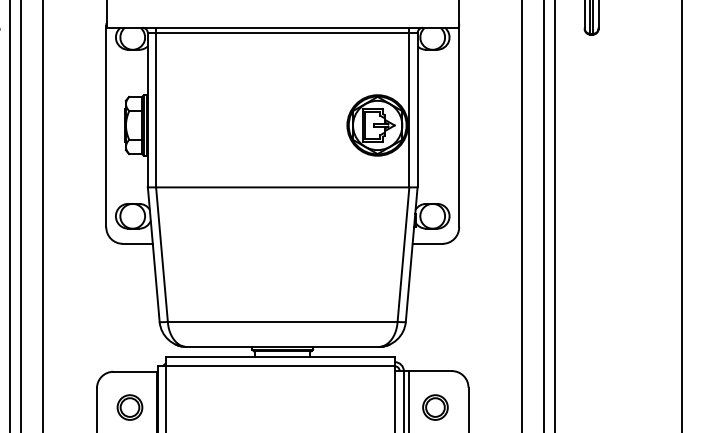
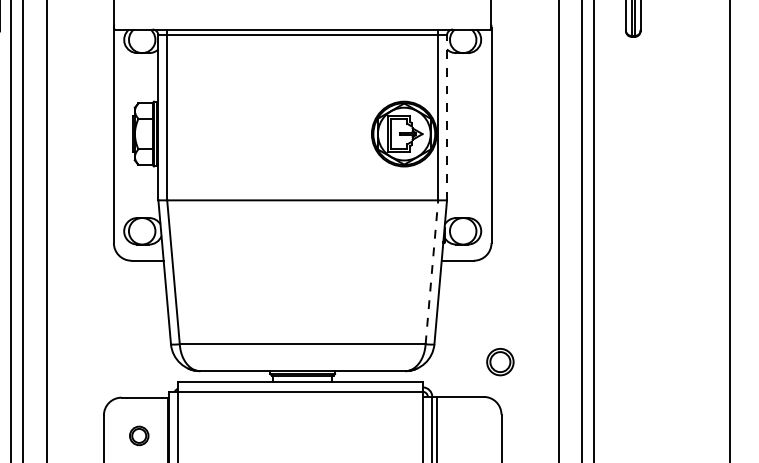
line: (417, 109) -> (446, 116), solid -> dashed
line: (403, 254) -> (431, 272), solid -> dashed
part: (129, 407) -> (138, 435), size x0.7
part: (435, 407) -> (500, 362), moved

